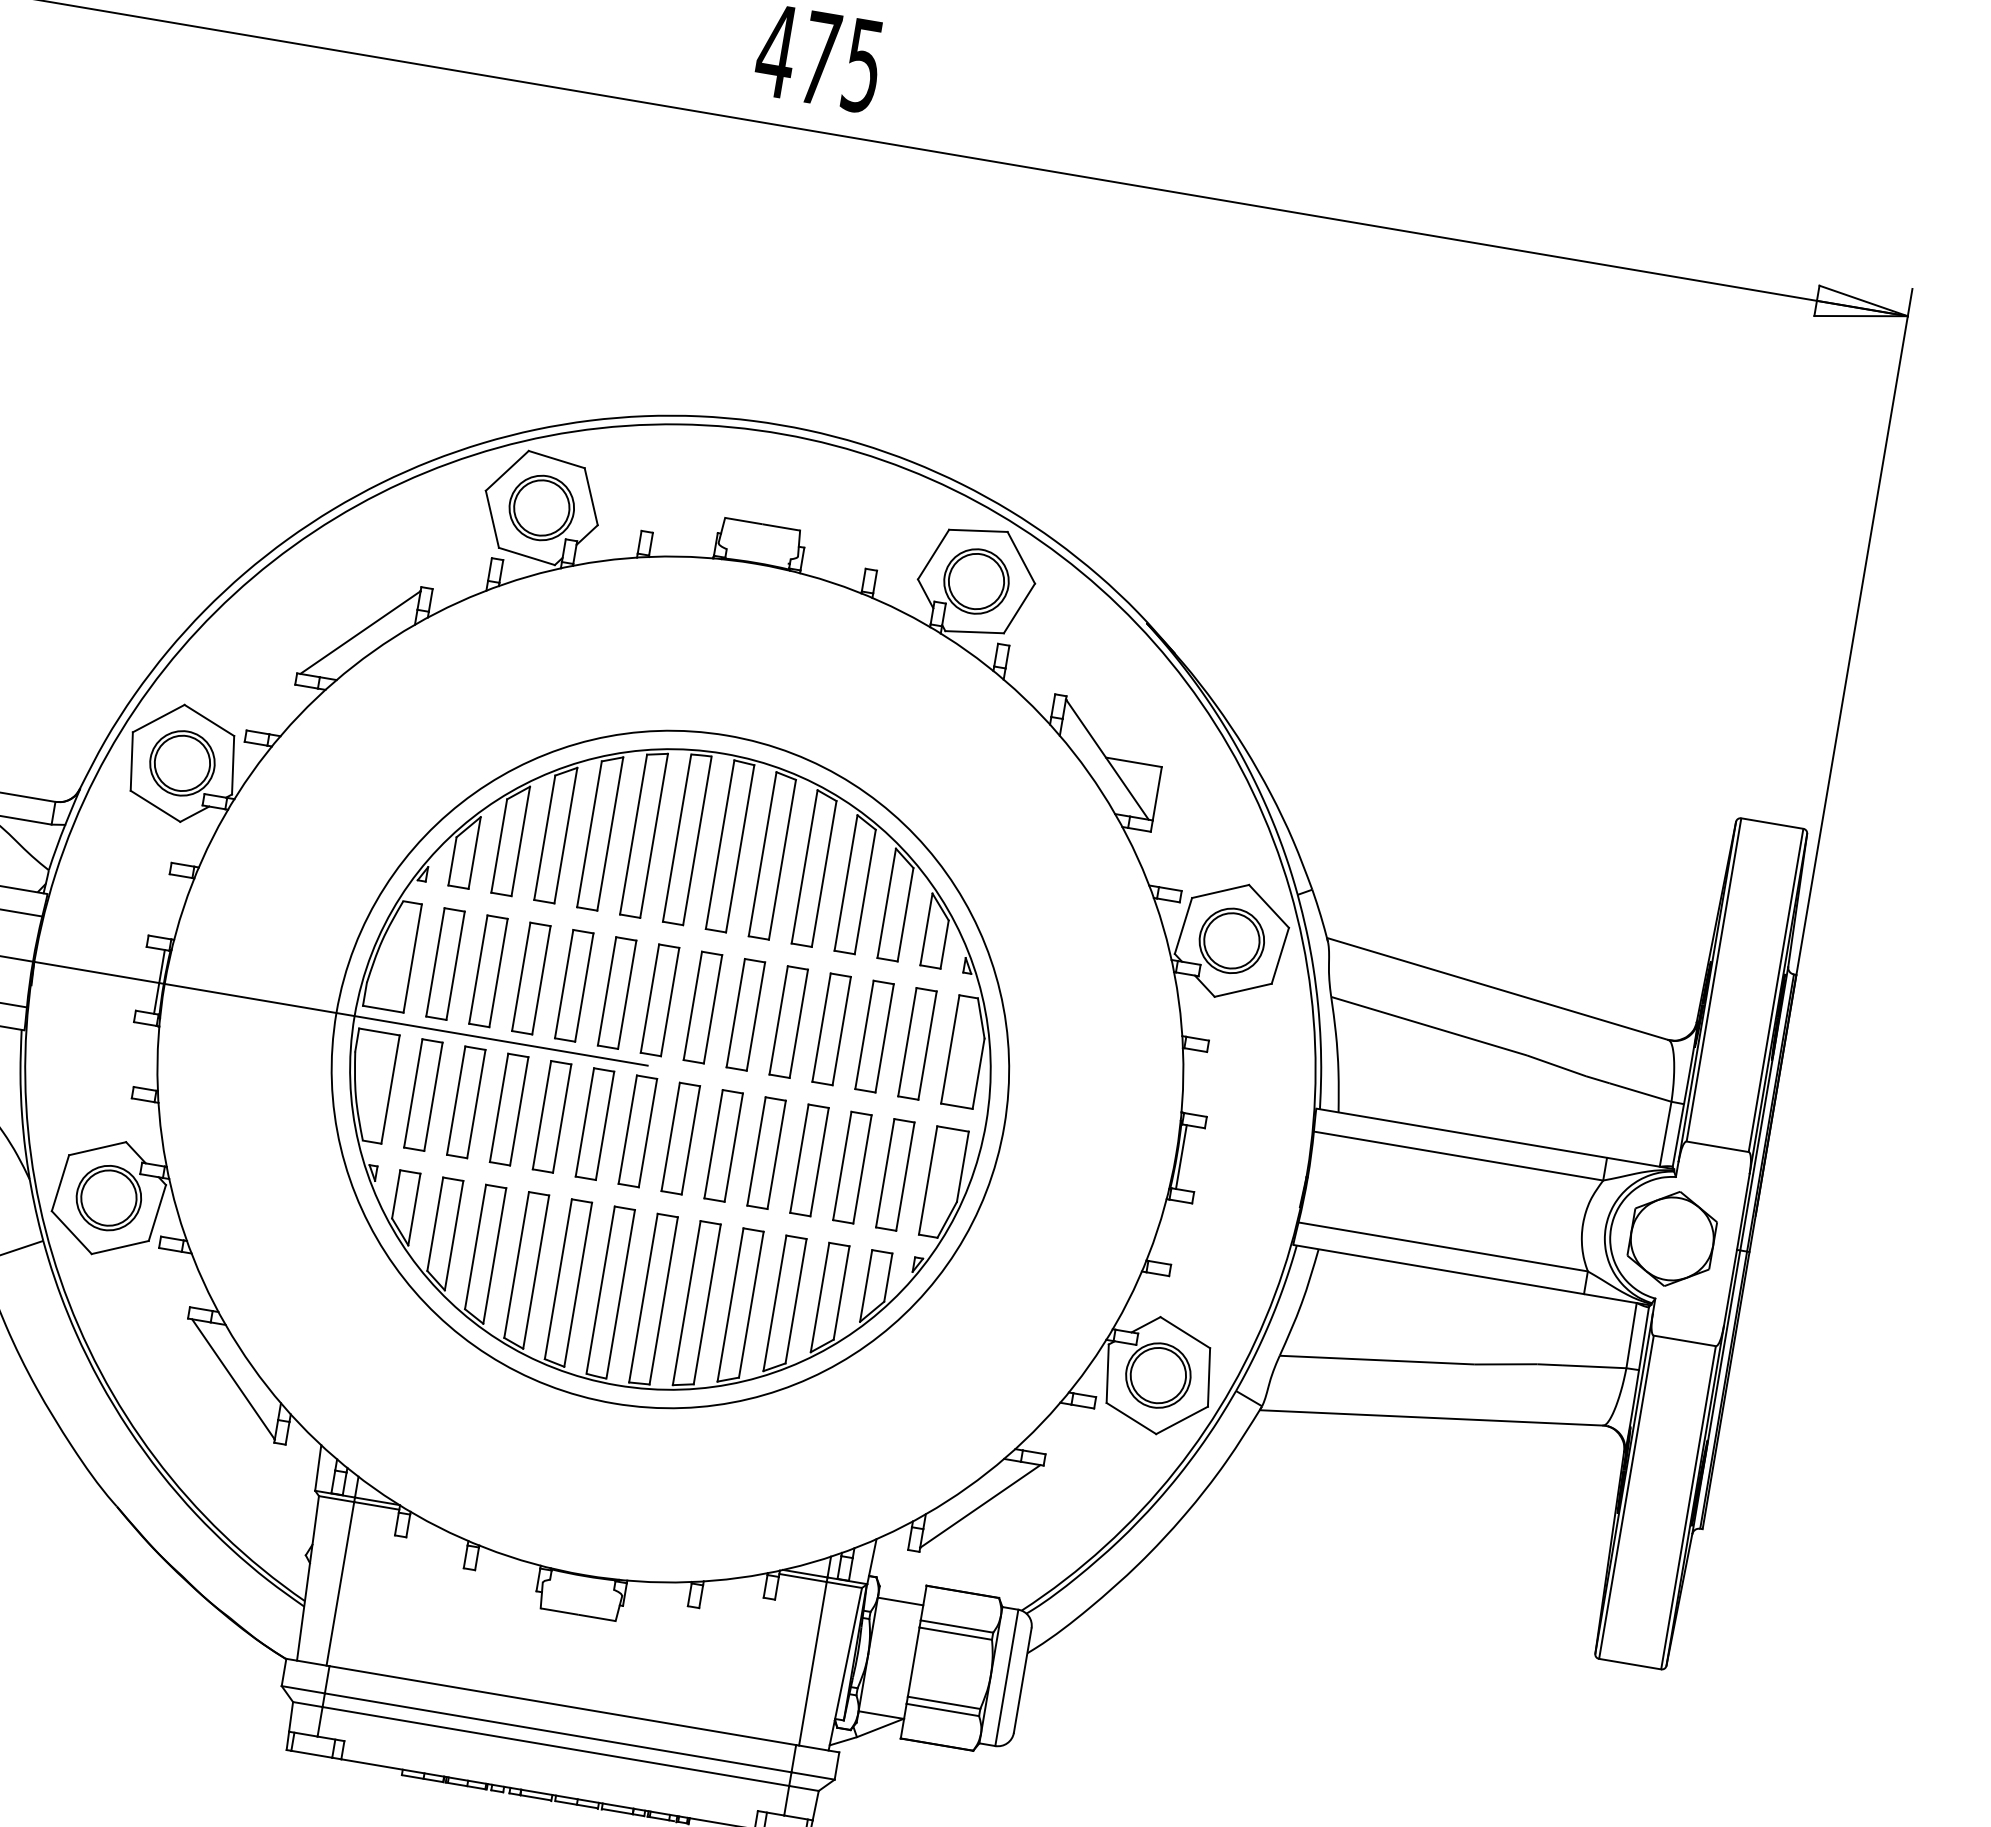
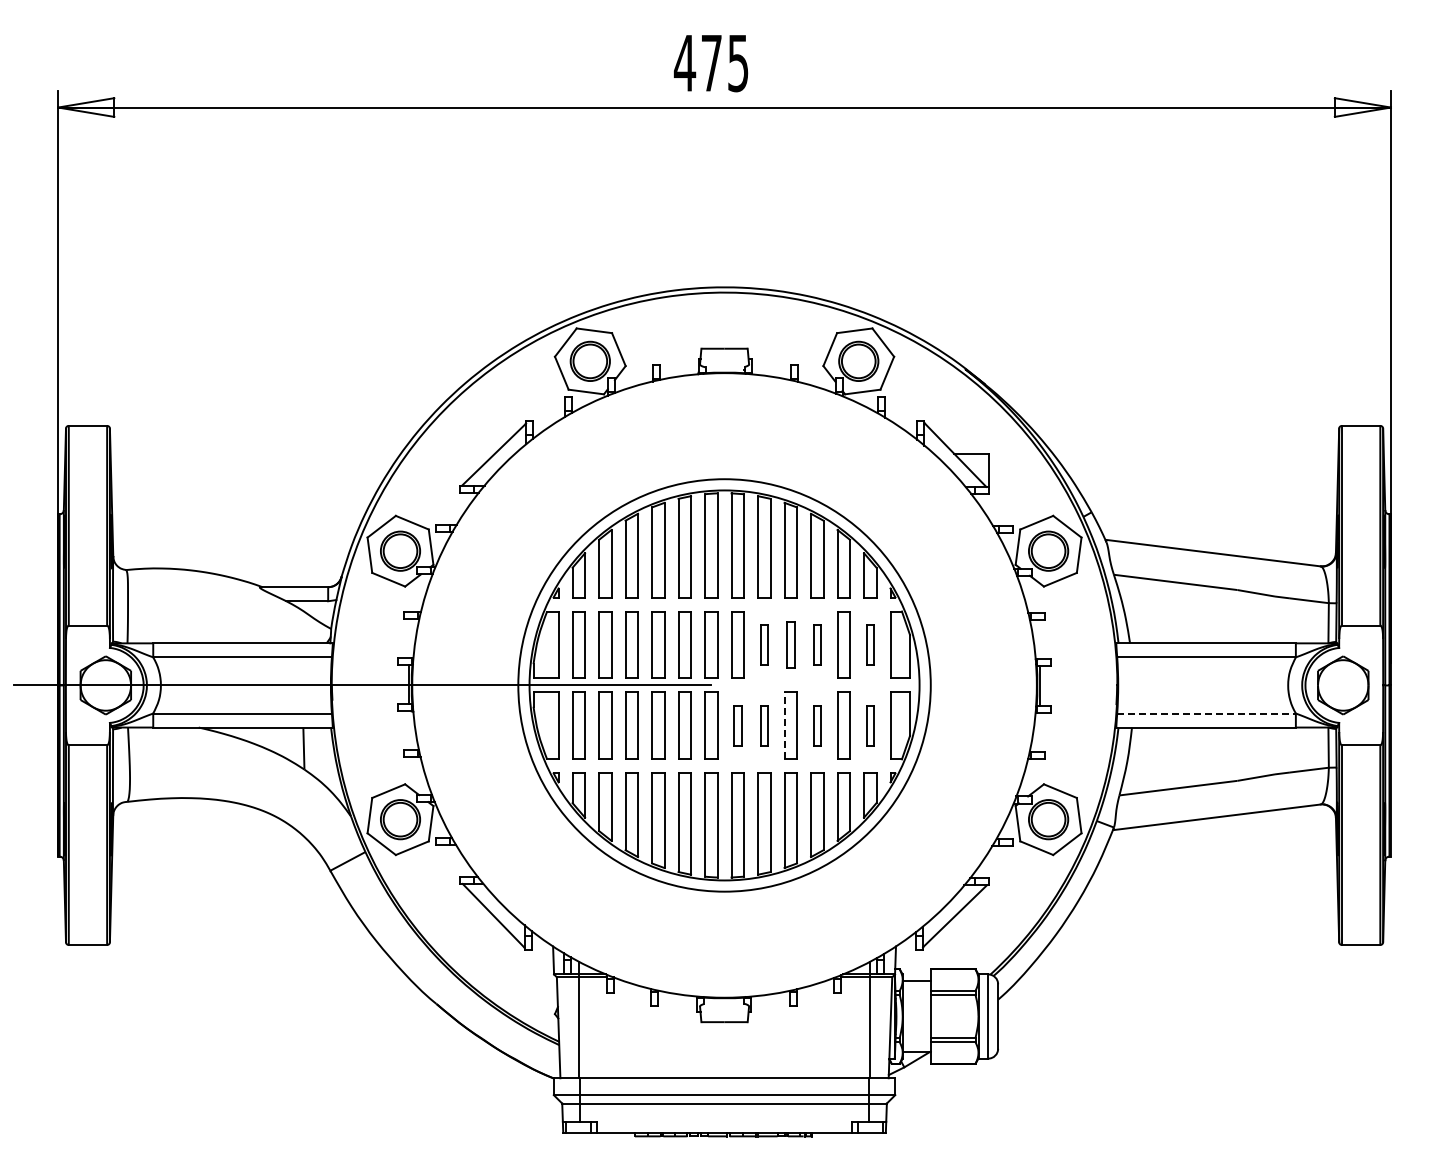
part: (746, 1014) -> (764, 644), size x0.6
part: (788, 1021) -> (790, 644), size x0.7
part: (832, 1028) -> (817, 644), size x0.6
part: (917, 1043) -> (870, 644), size x0.6
part: (680, 1137) -> (737, 725), size x0.6
part: (724, 1145) -> (764, 725), size x0.6
line: (756, 1150) -> (784, 725), solid -> dashed
part: (809, 1159) -> (817, 725), size x0.6
part: (895, 1174) -> (870, 725), size x0.6
line: (1444, 1247) -> (1207, 713), solid -> dashed

